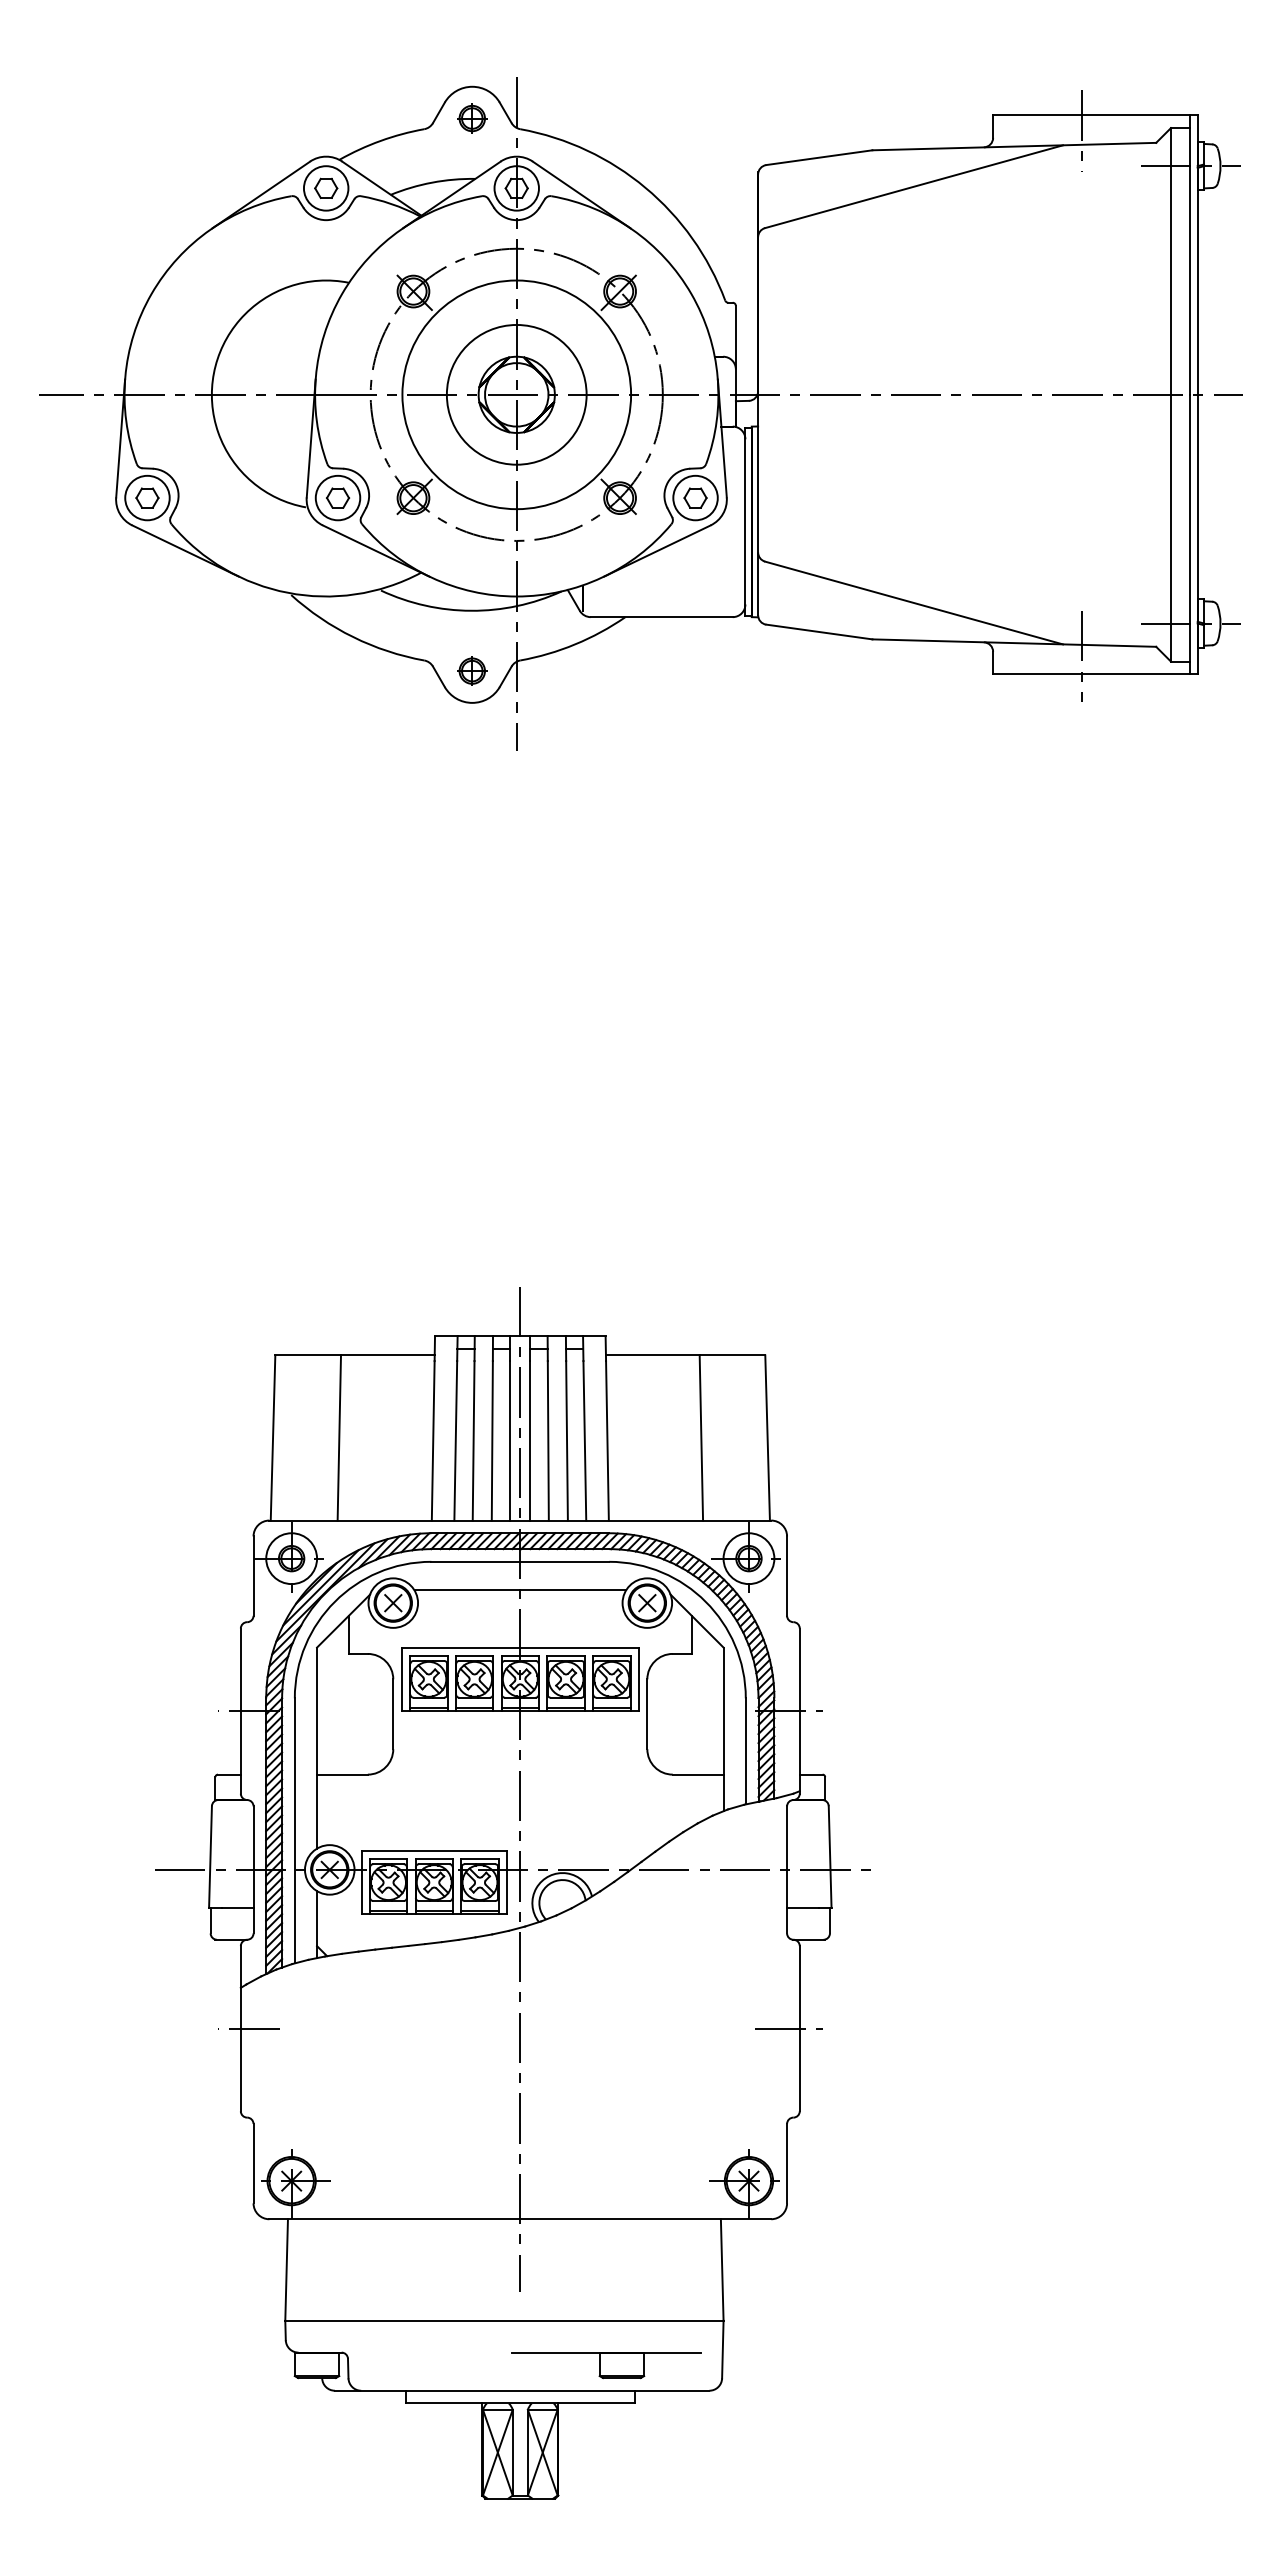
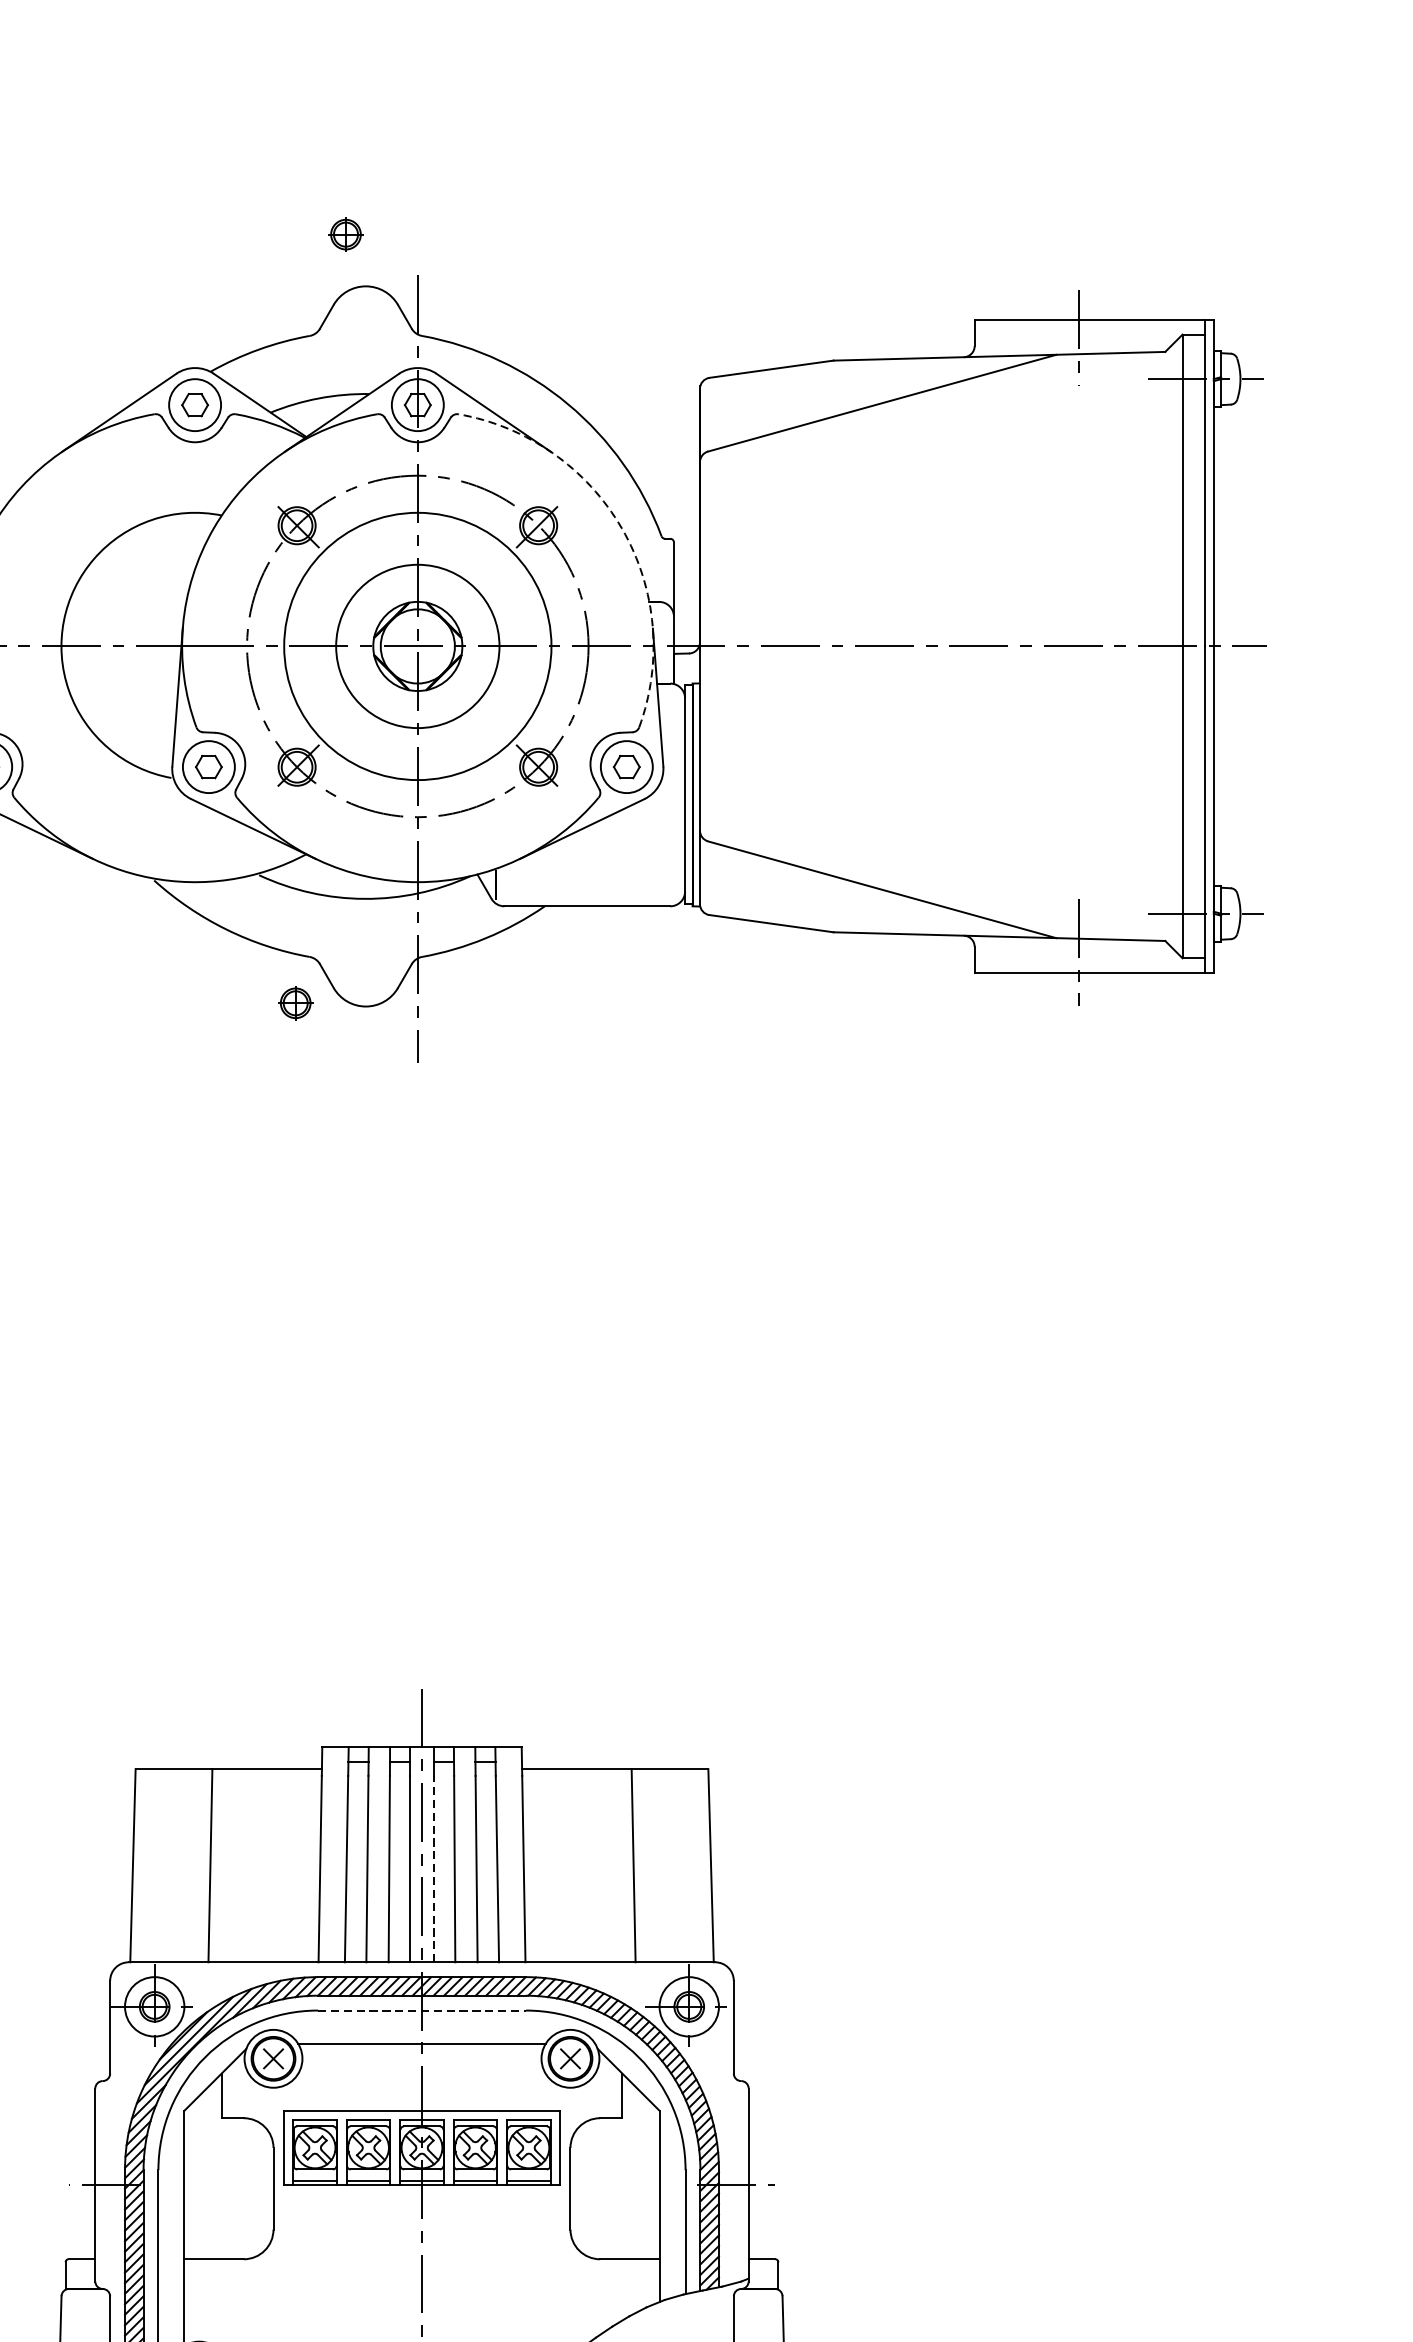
part: (472, 118) -> (346, 234), moved
arc: (691, 294) -> (622, 529), solid -> dashed
part: (472, 670) -> (295, 1002), moved
line: (530, 1440) -> (433, 1868), solid -> dashed
line: (520, 1561) -> (422, 2010), solid -> dashed

